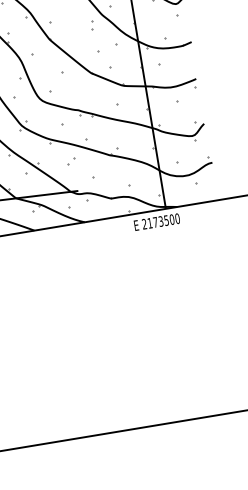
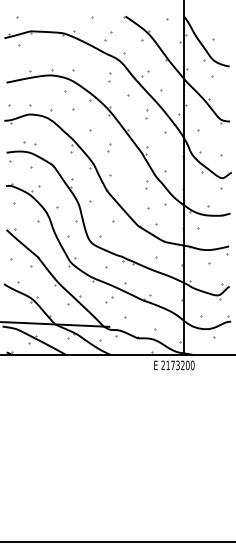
text: (166, 220) -> (182, 365), 2173500 -> 2173200

